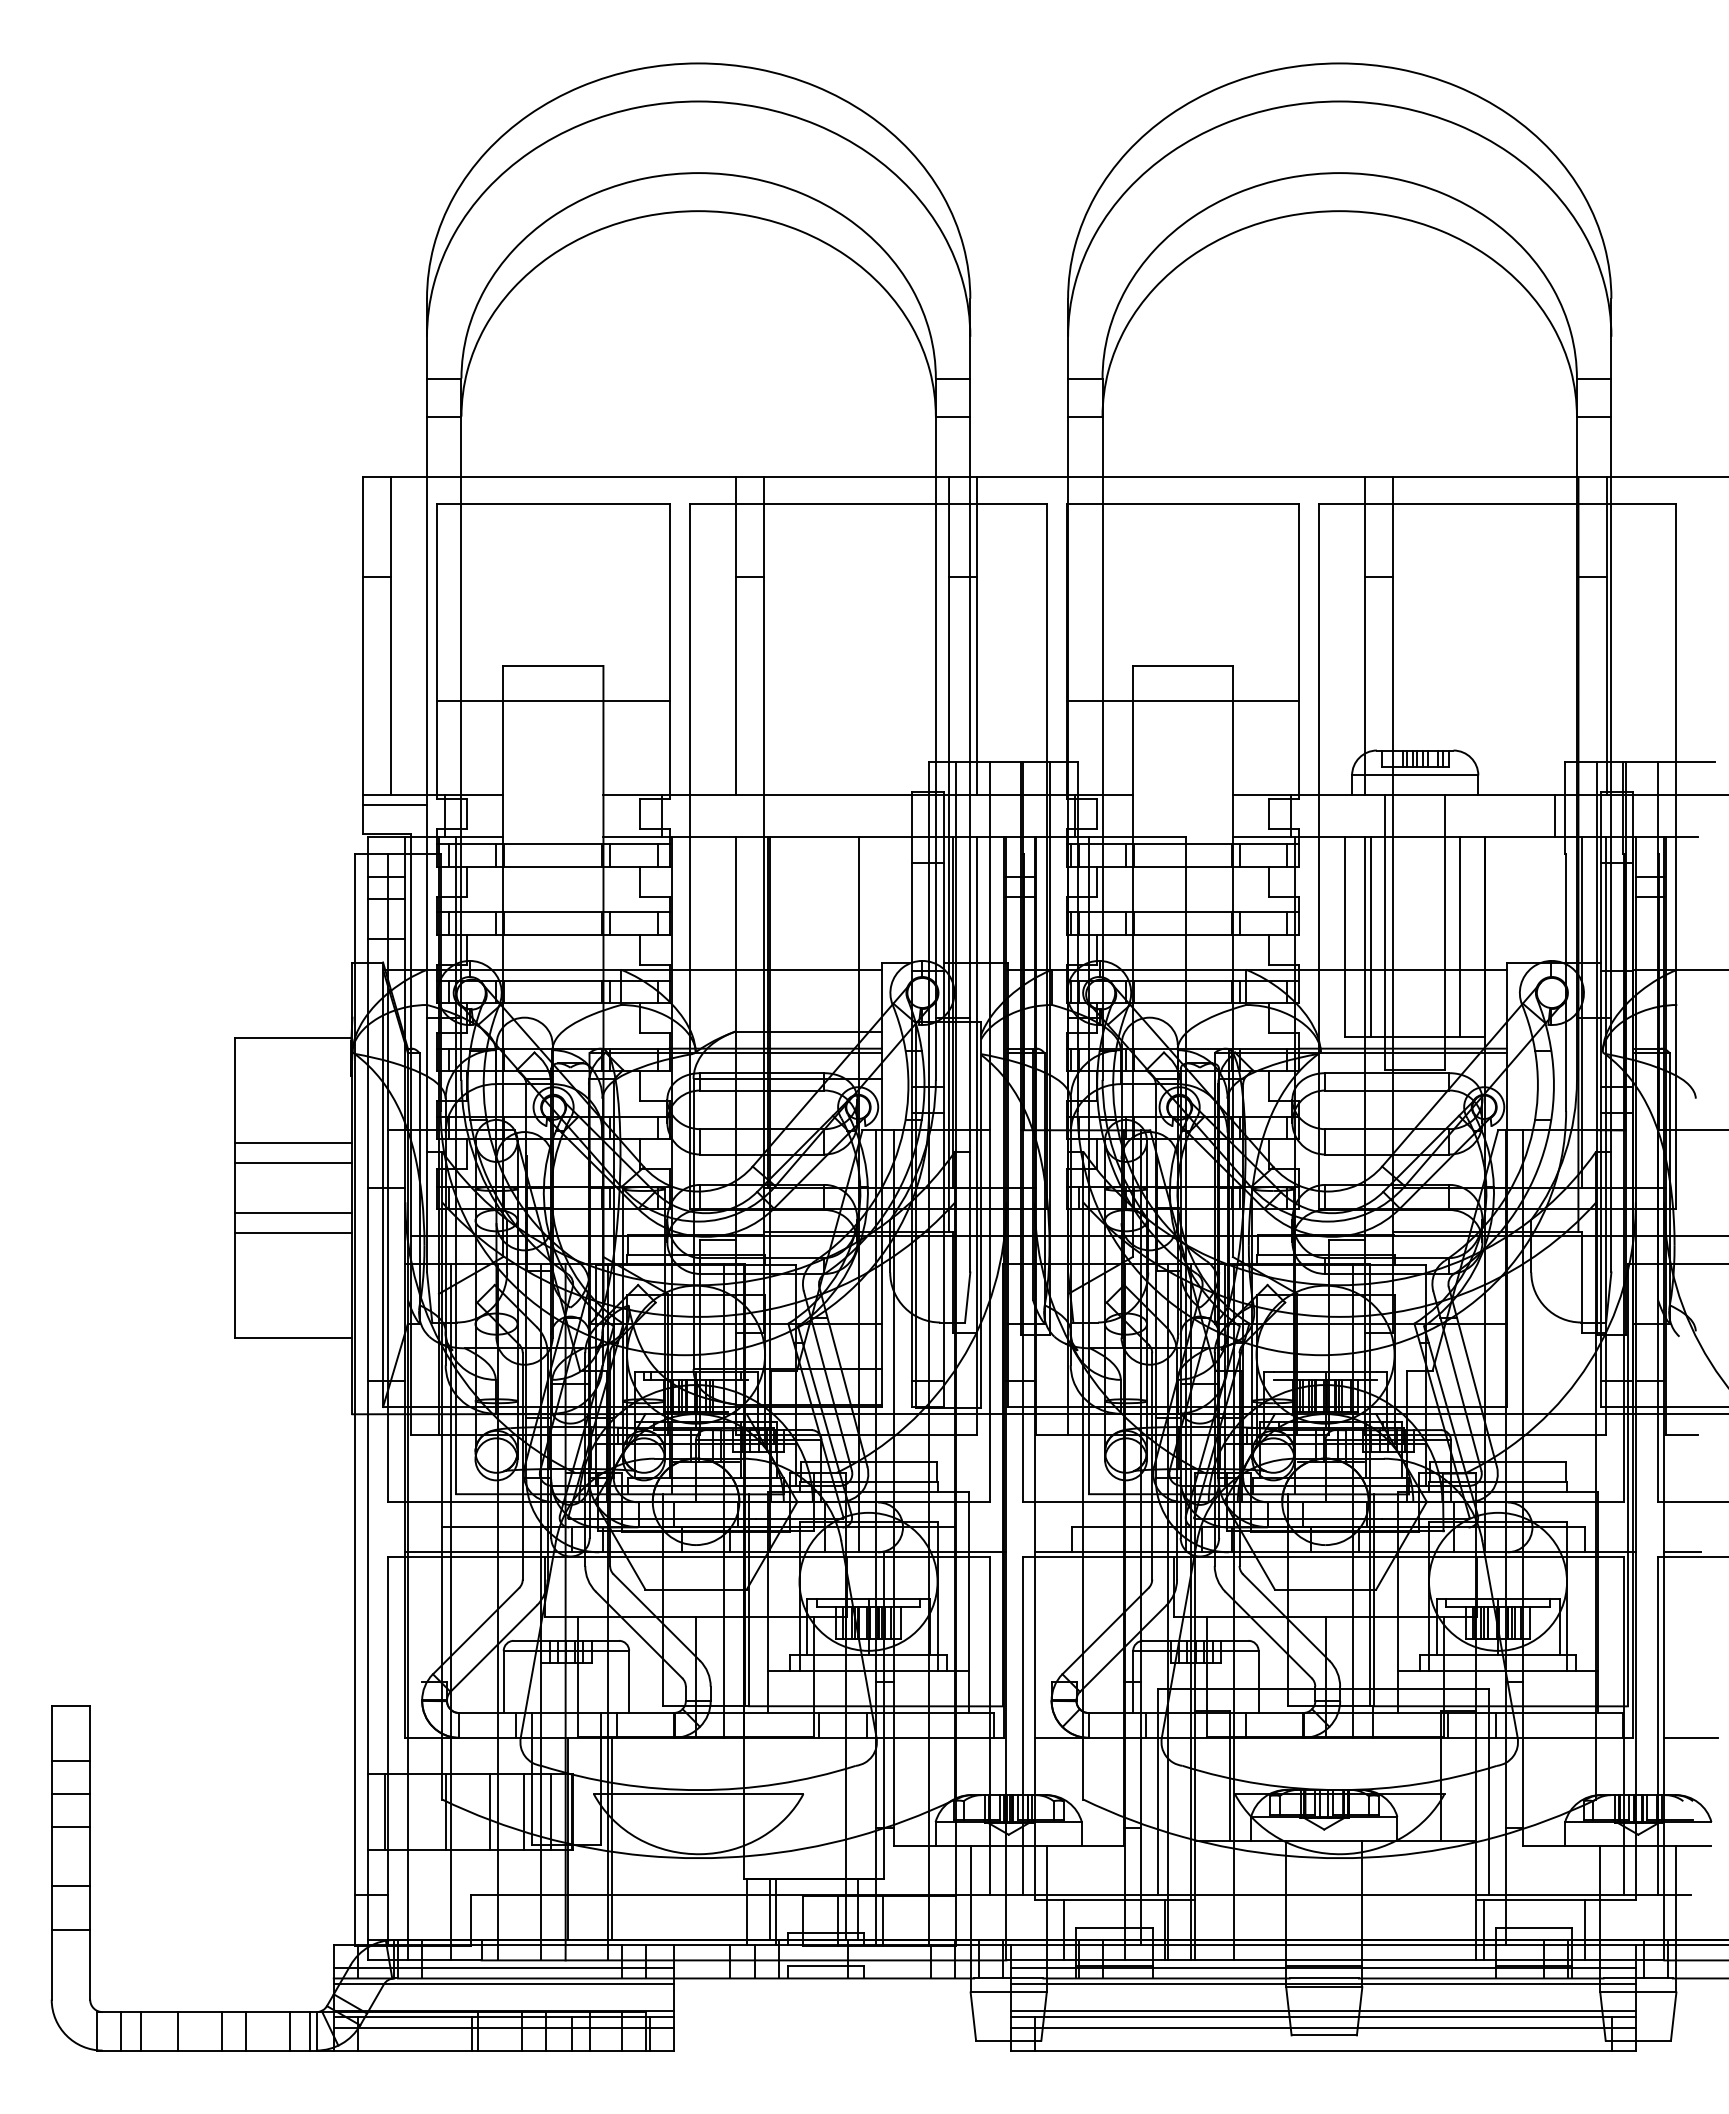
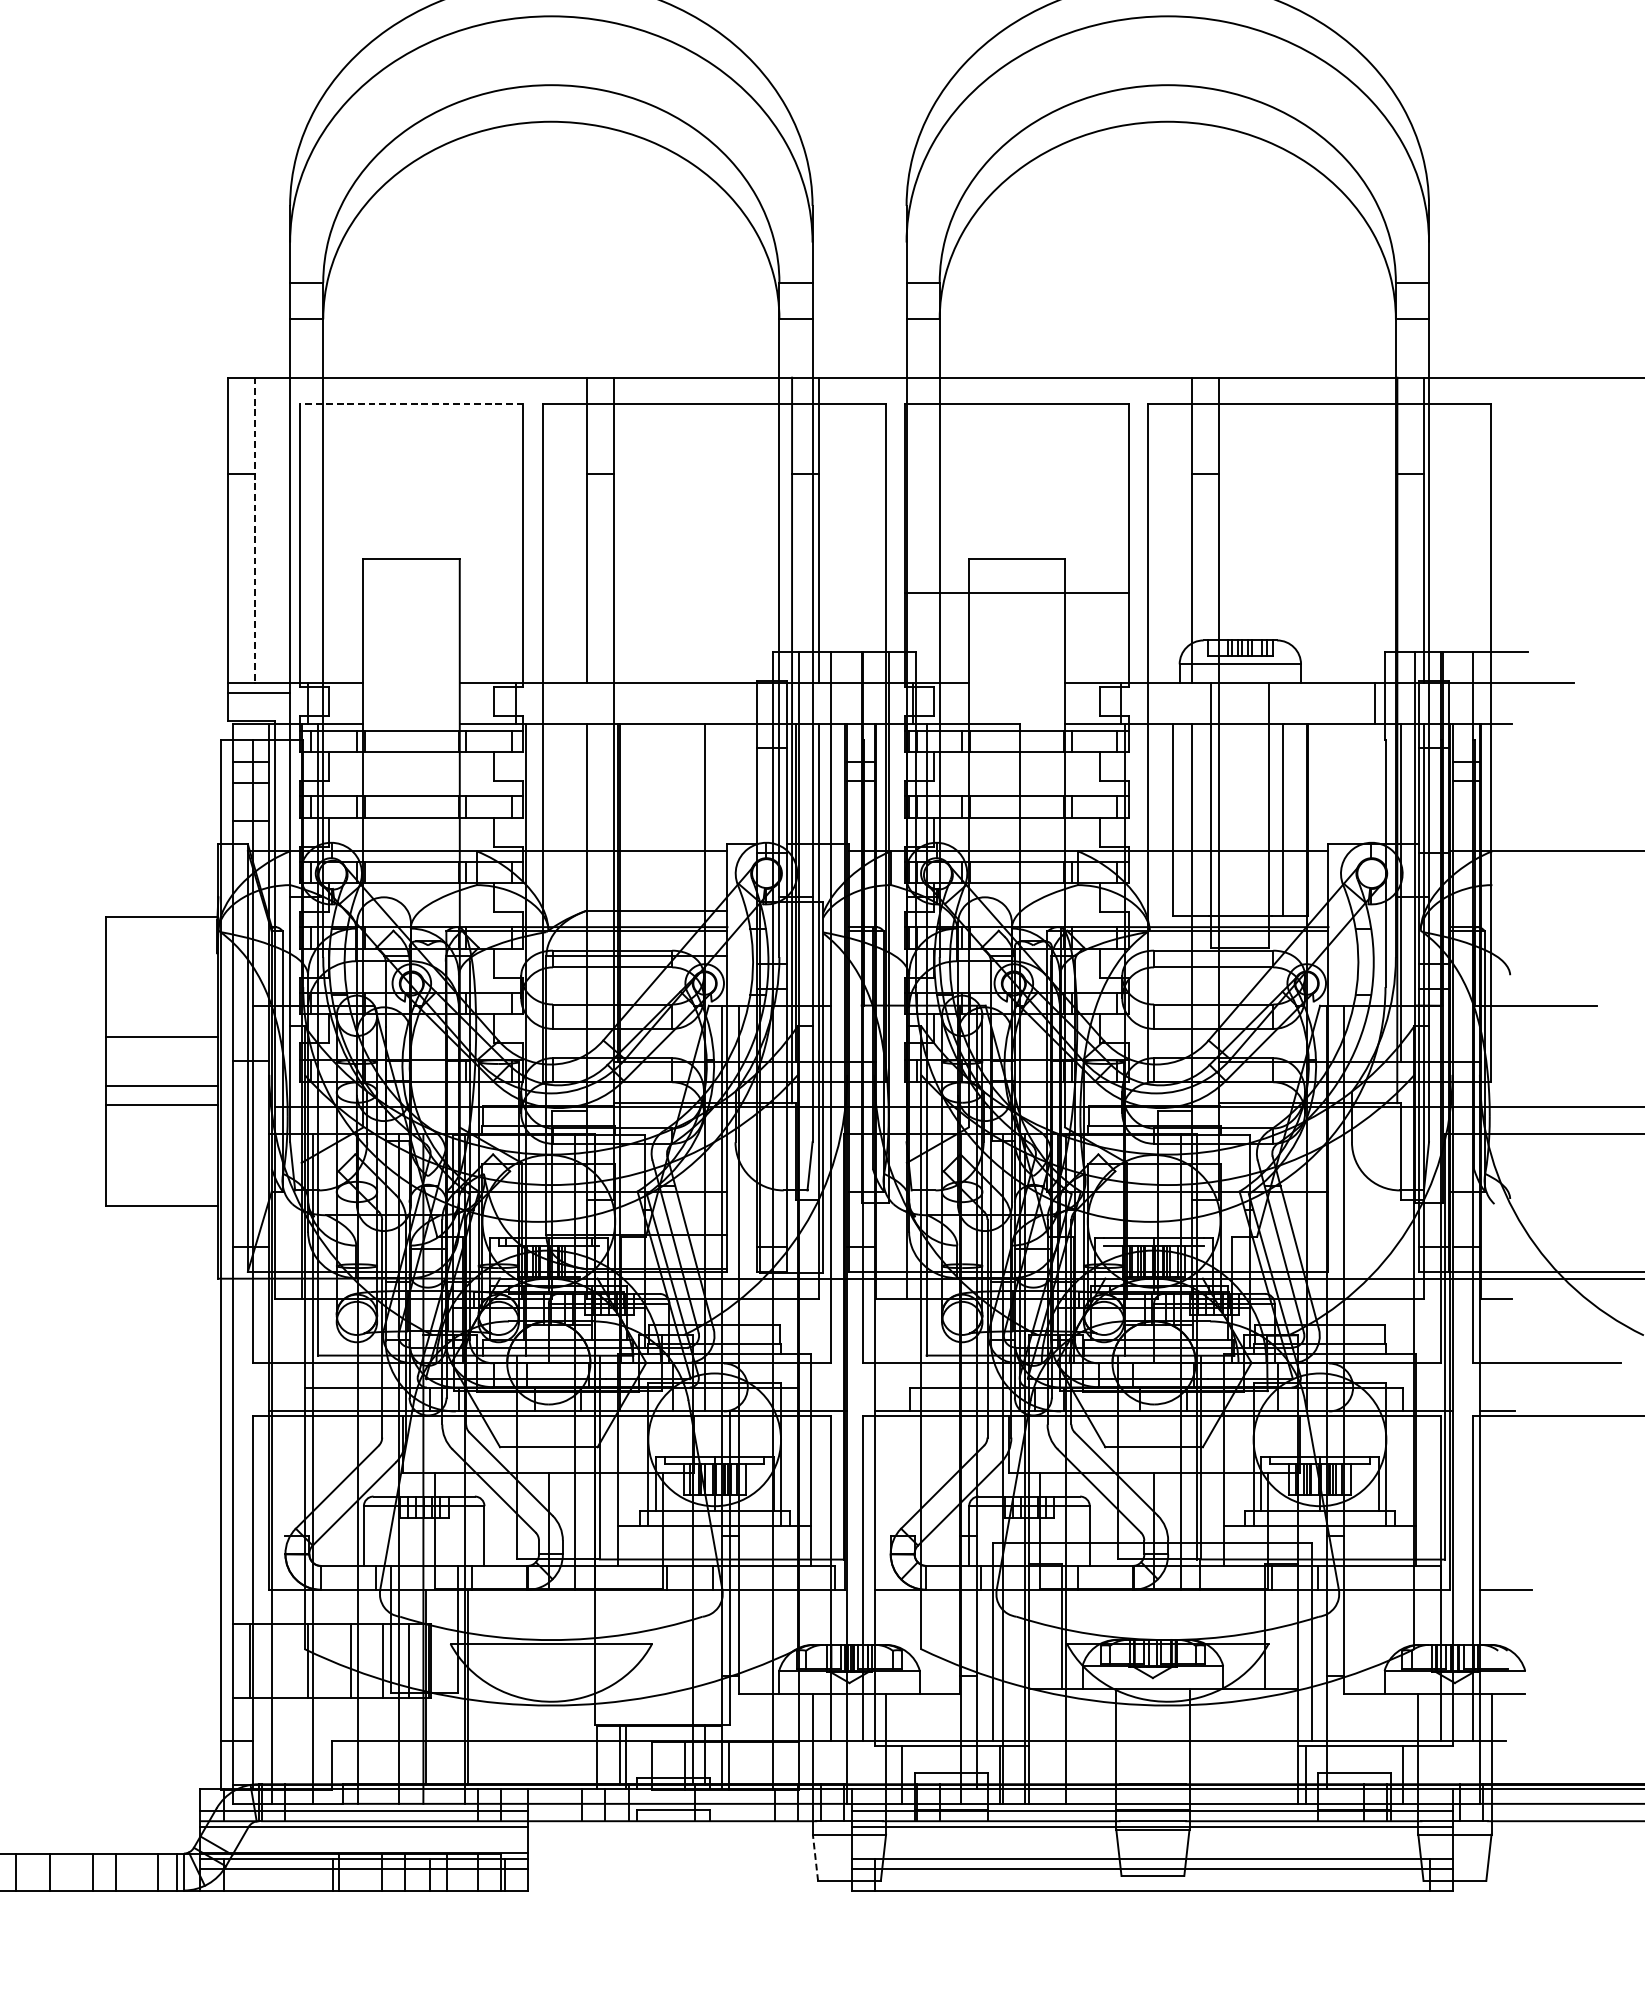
line: (552, 504) -> (410, 403), solid -> dashed
line: (390, 635) -> (255, 529), solid -> dashed
line: (553, 701) -> (411, 593), removed
line: (1370, 937) -> (1197, 820), removed
line: (293, 1143) -> (161, 1018), removed
line: (1322, 2011) -> (1151, 1852), removed
line: (973, 2016) -> (815, 1857), solid -> dashed

